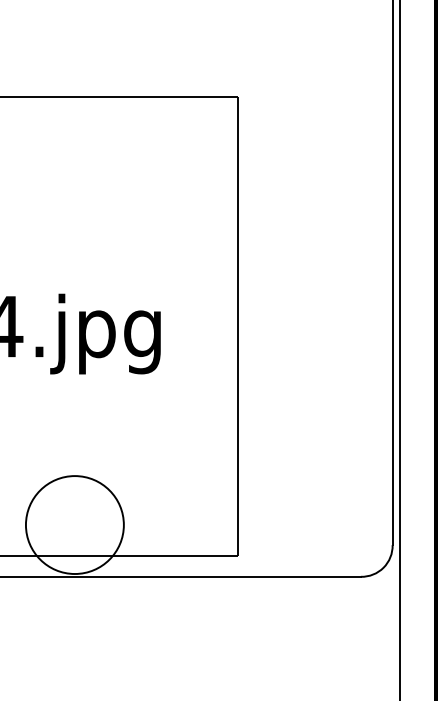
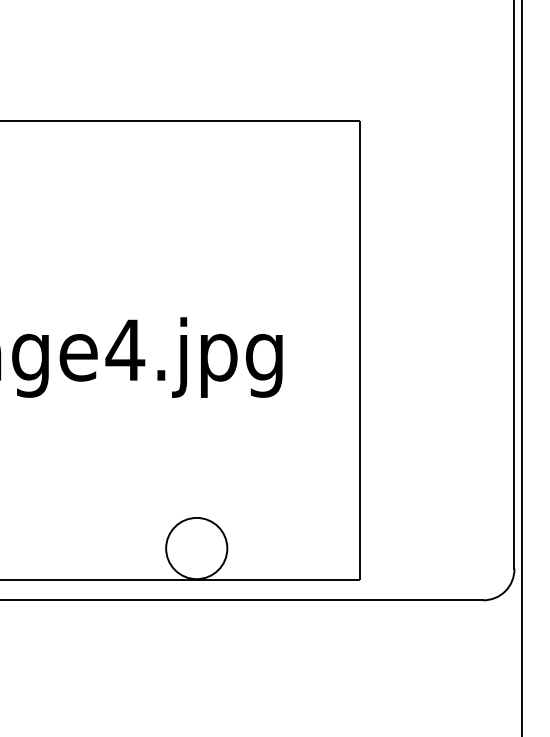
circle: (74, 525) -> (196, 548), size x0.62

